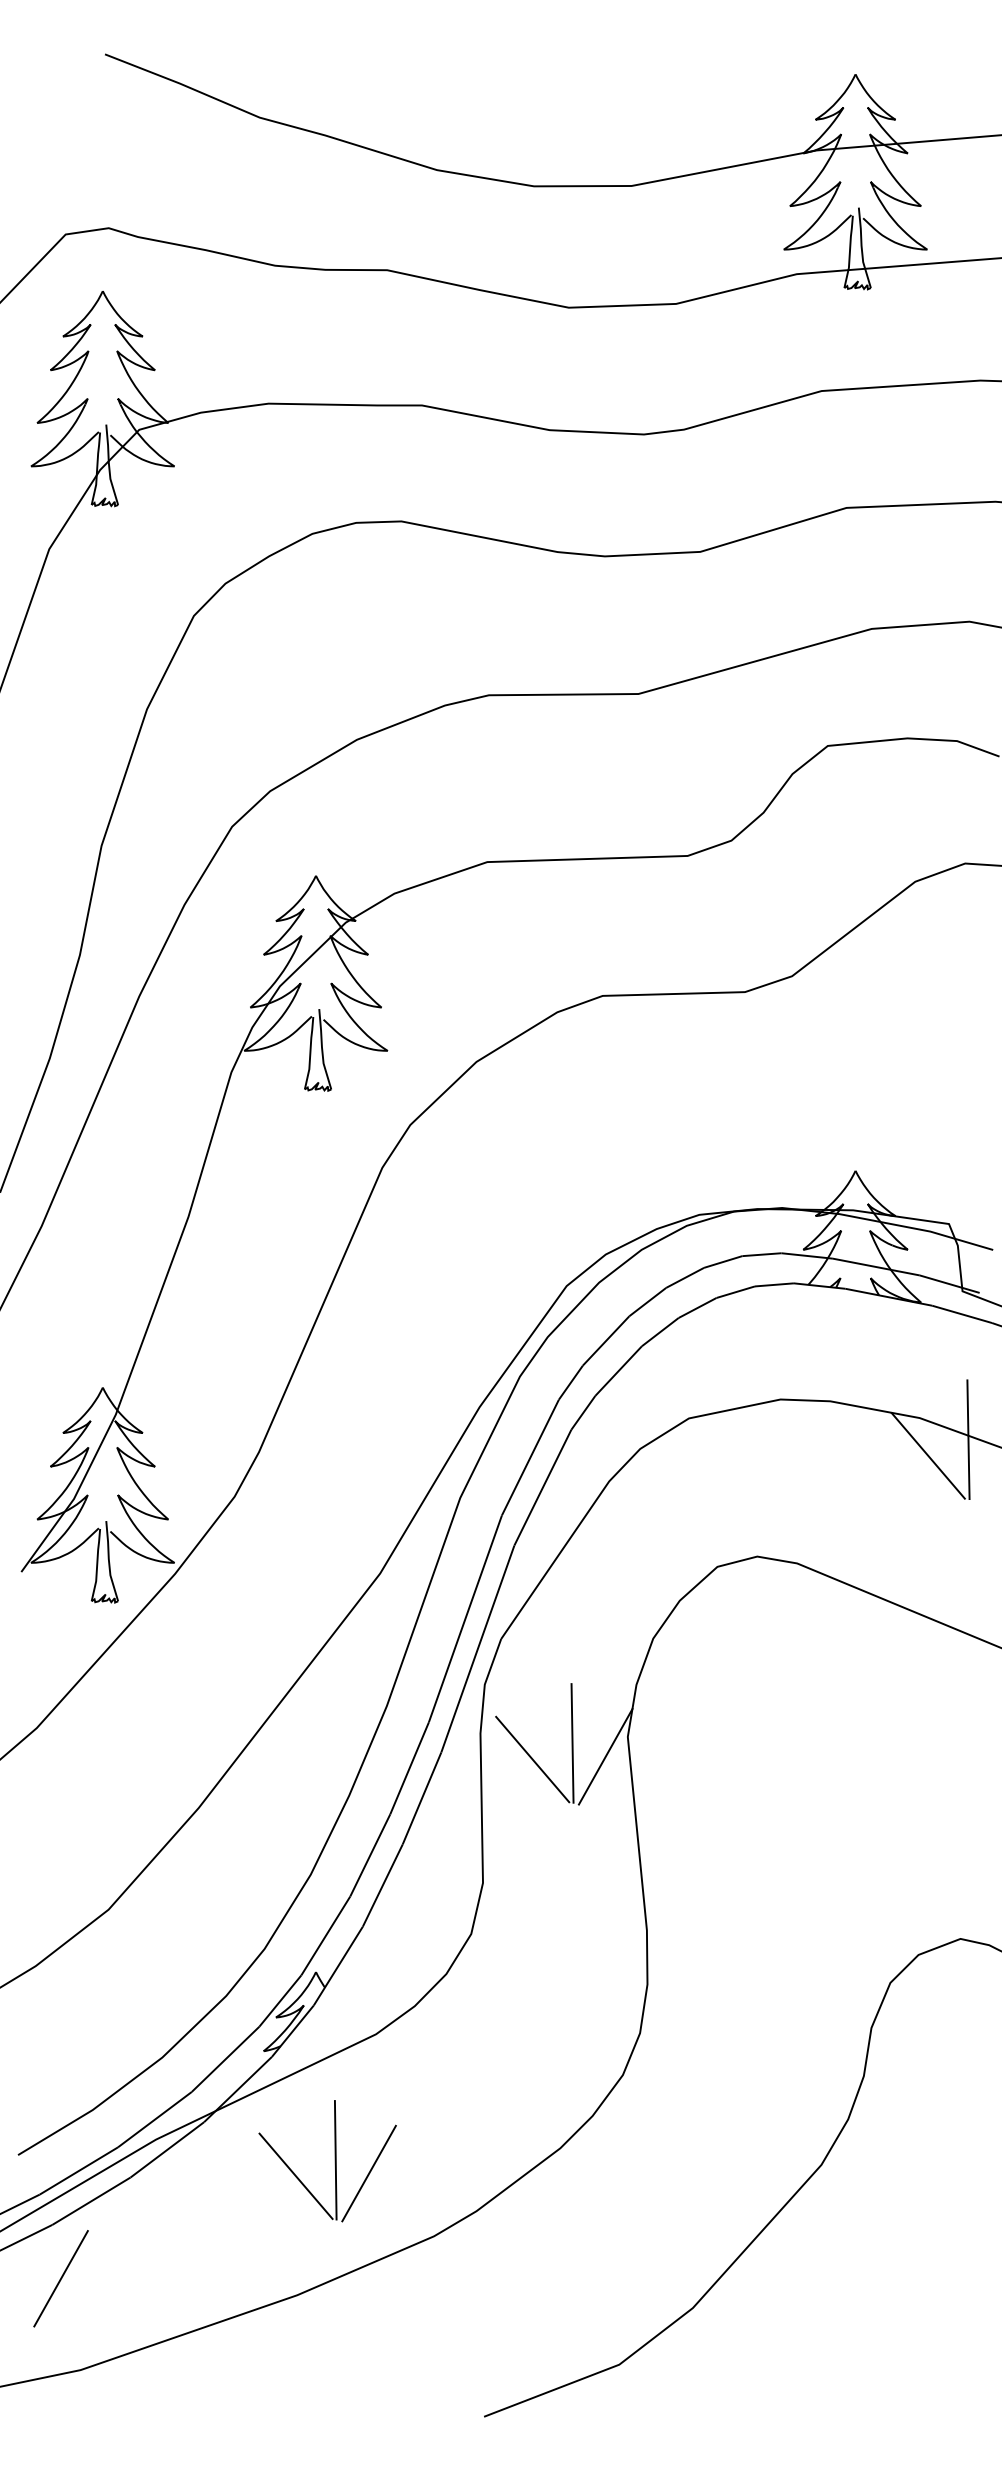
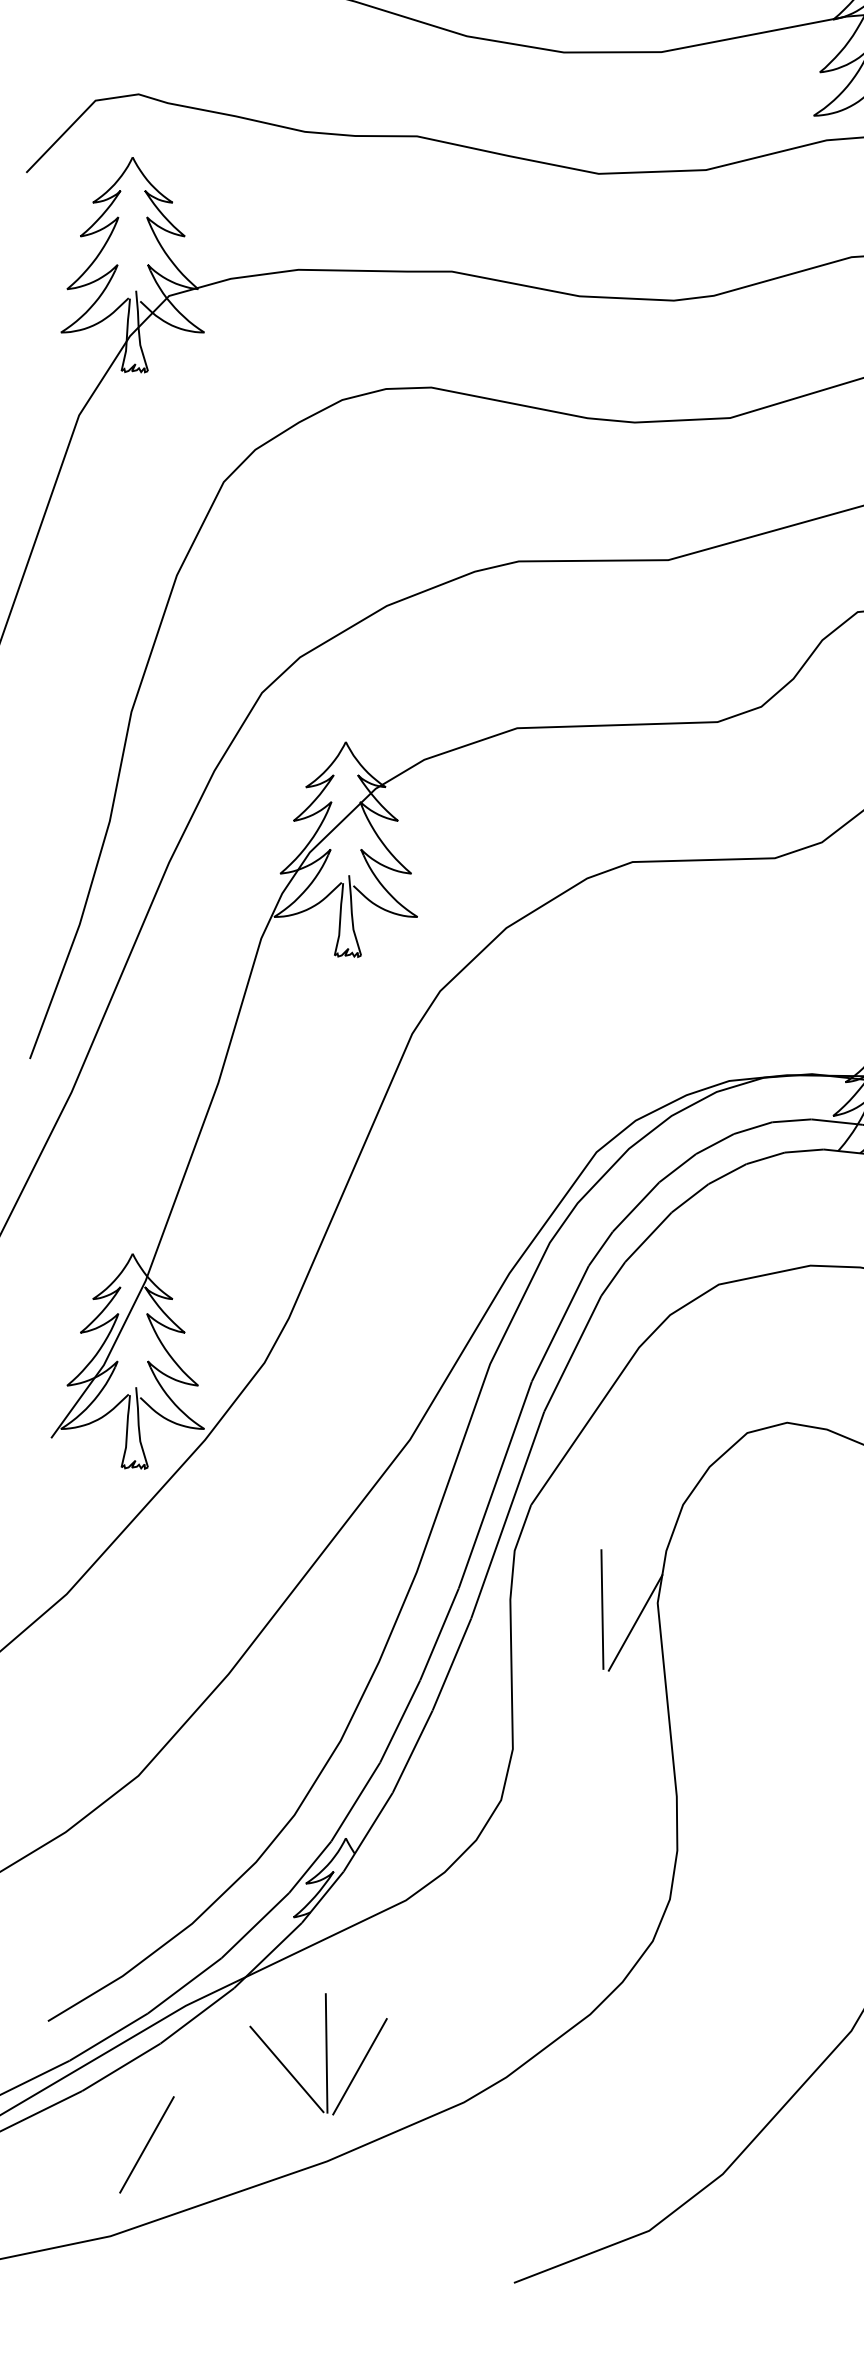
line: (532, 1759) -> (562, 1625), removed
part: (334, 2161) -> (325, 2054), moved
line: (60, 2278) -> (146, 2144), moved

